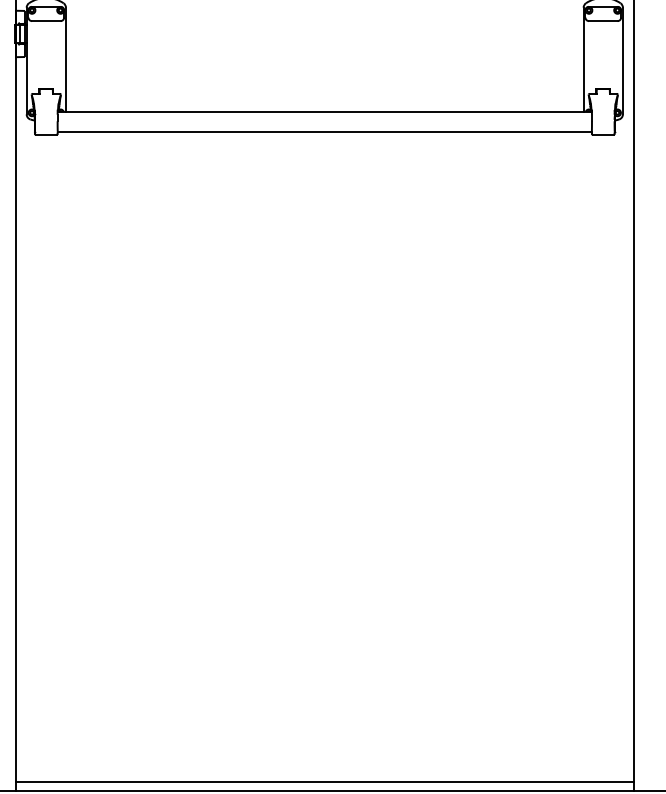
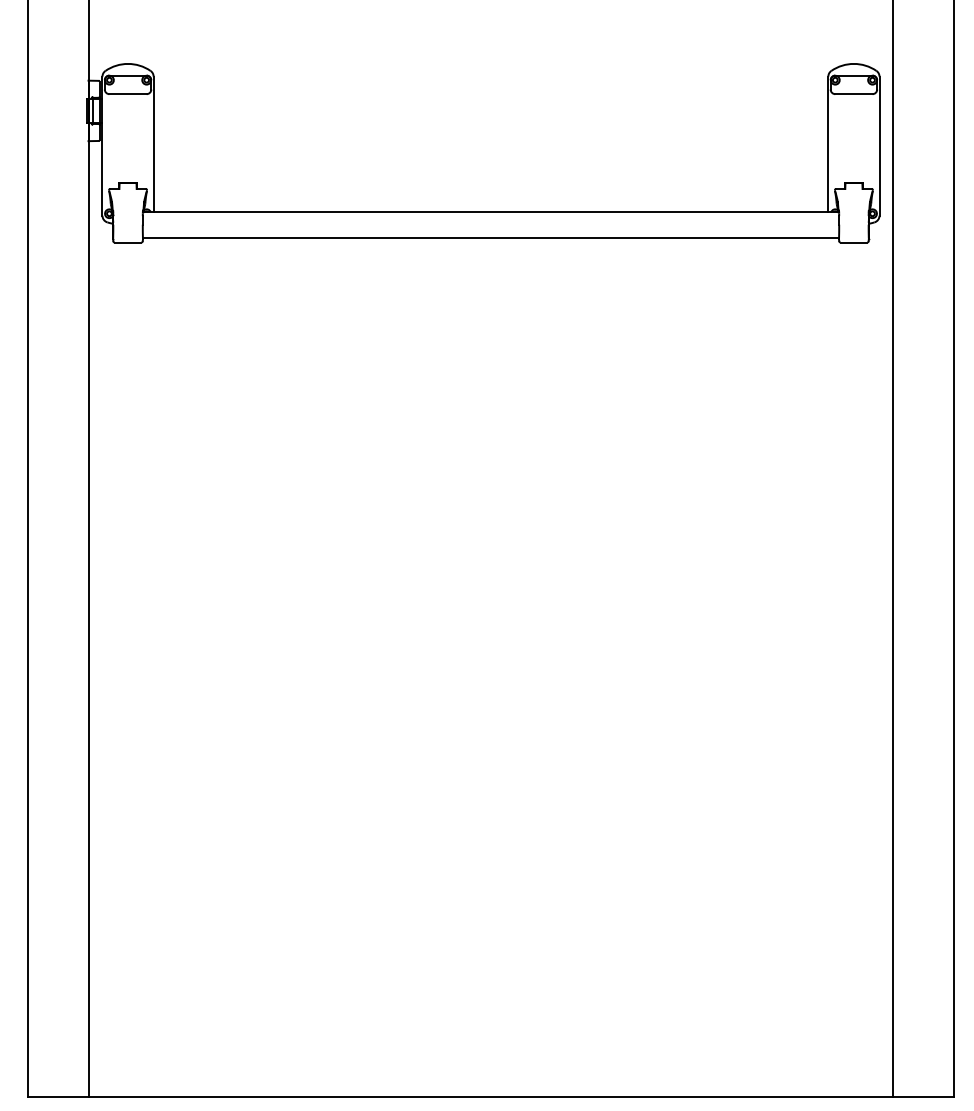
line: (324, 781) -> (490, 1085), removed

